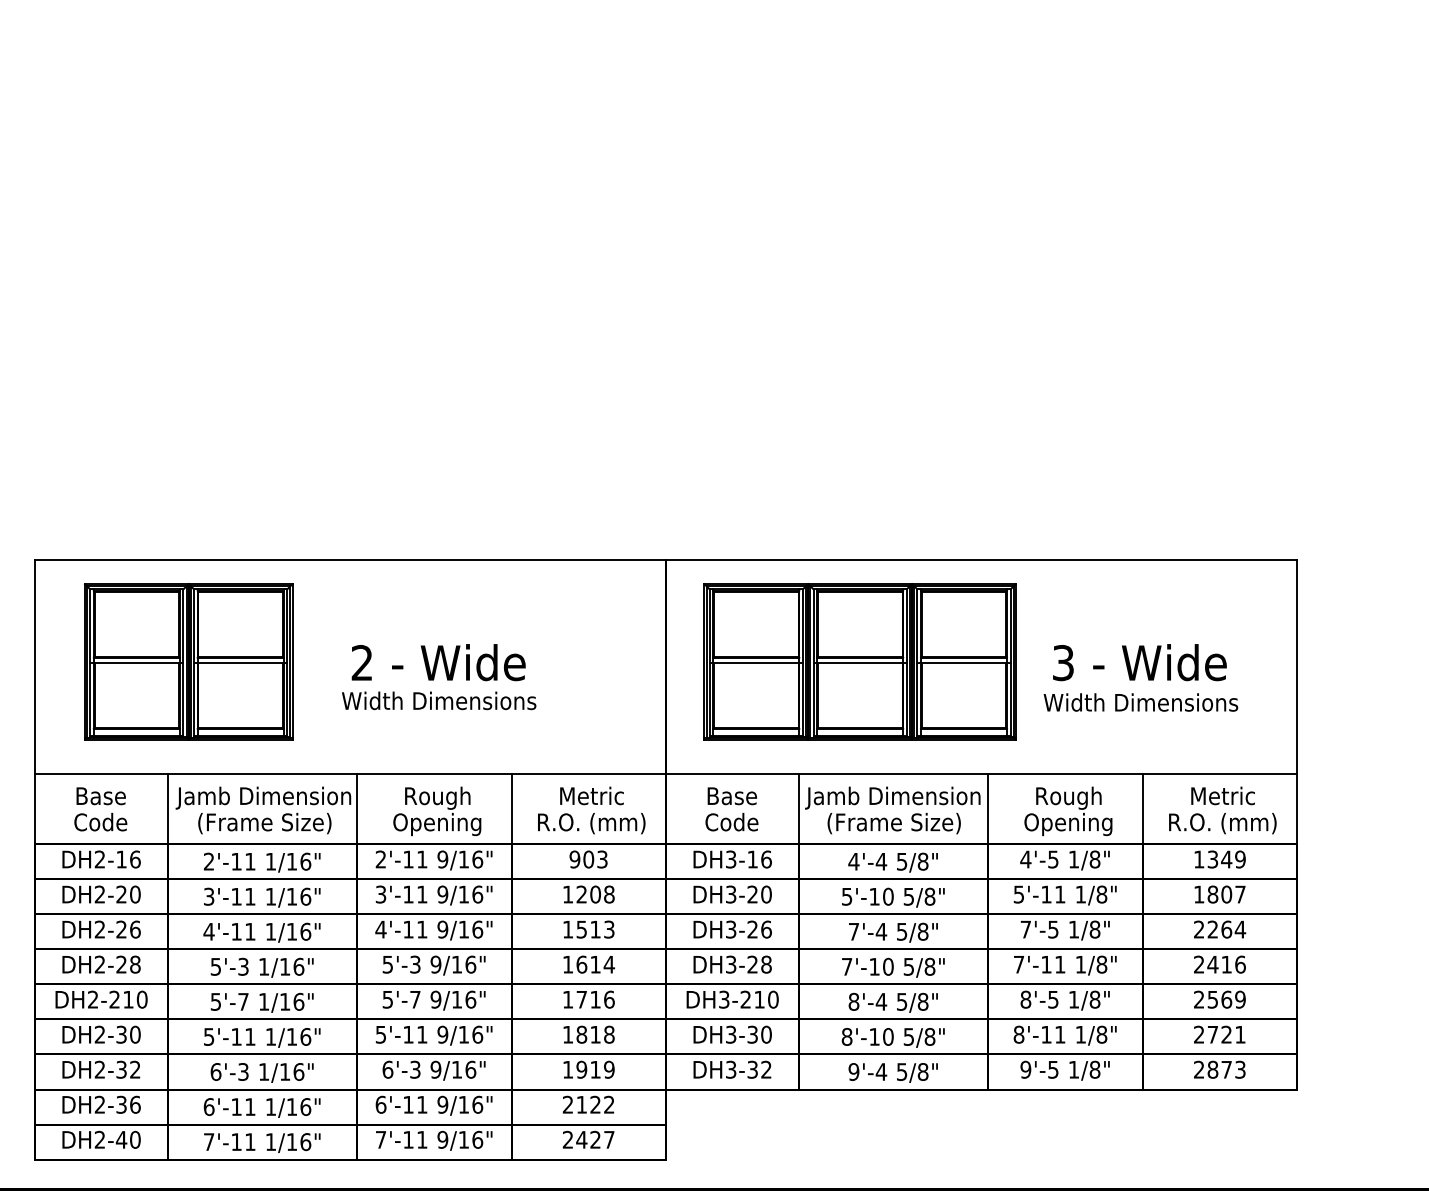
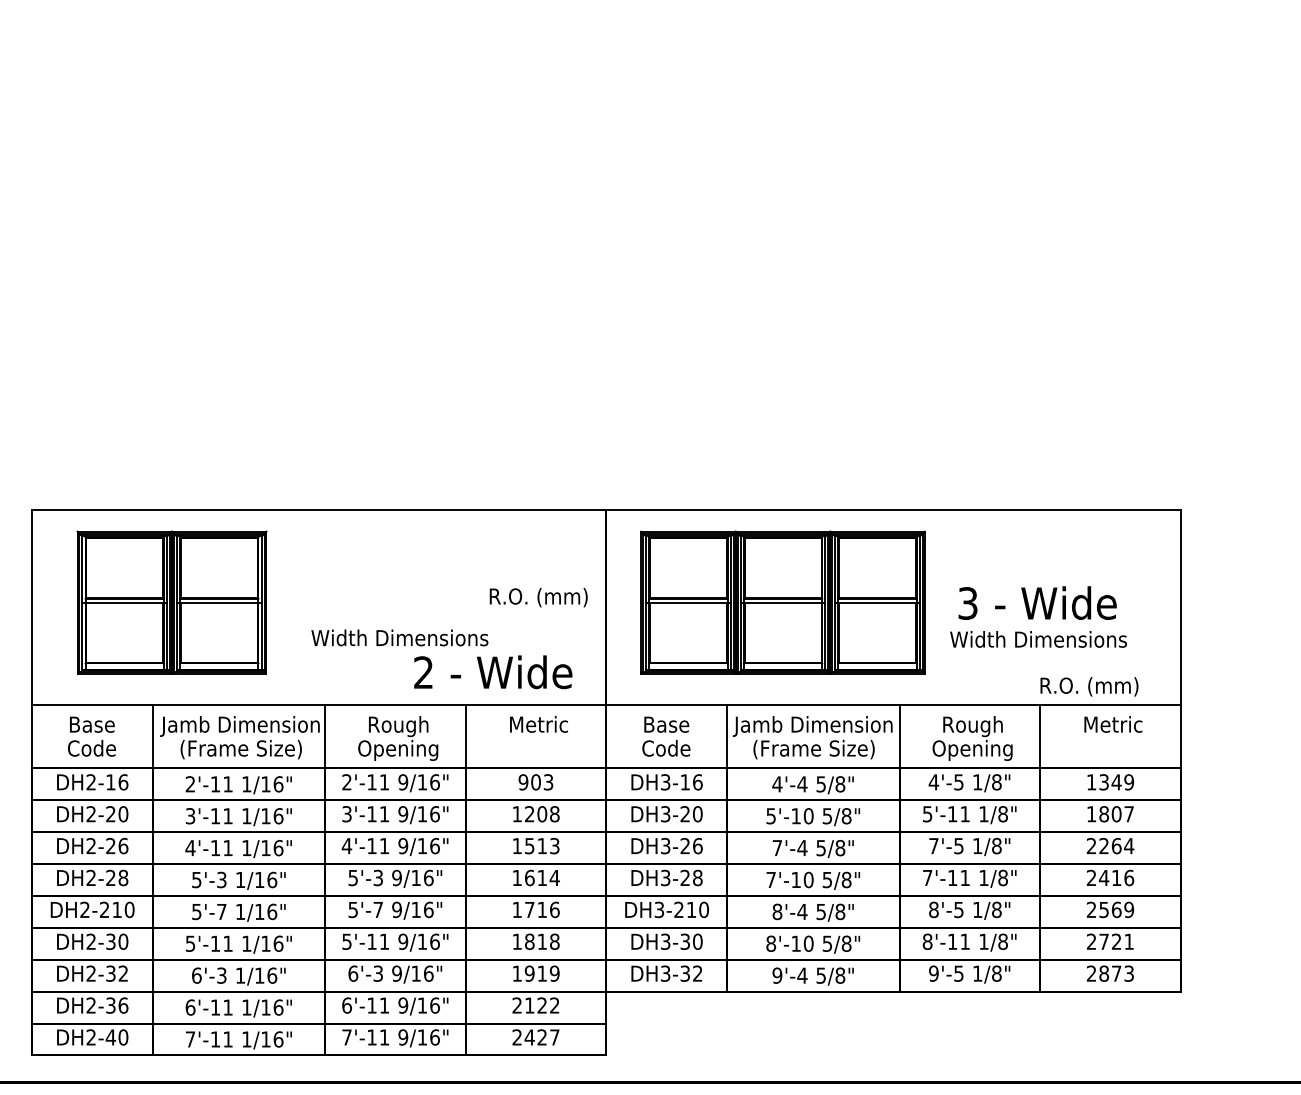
text: (438, 662) -> (493, 672), moved
text: (591, 823) -> (538, 597), moved
text: (1222, 823) -> (1089, 686), moved

